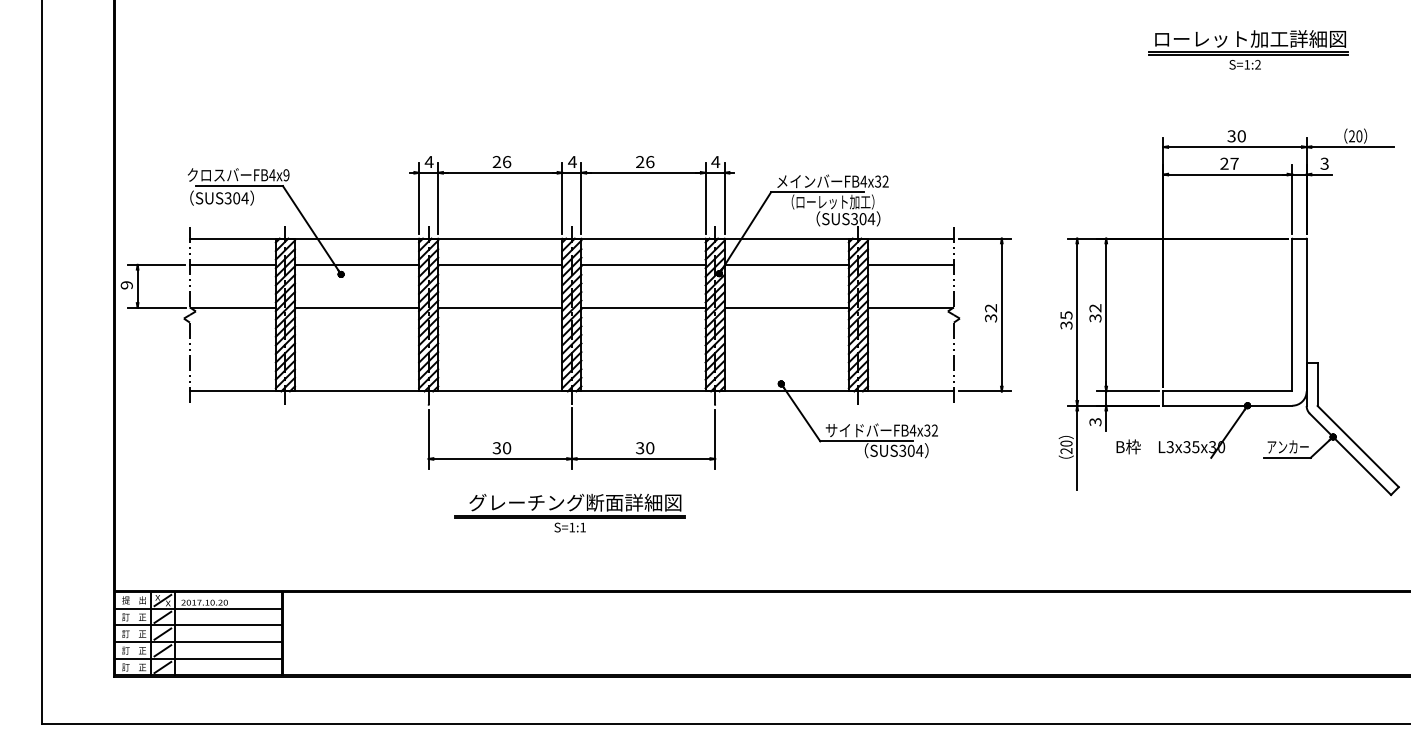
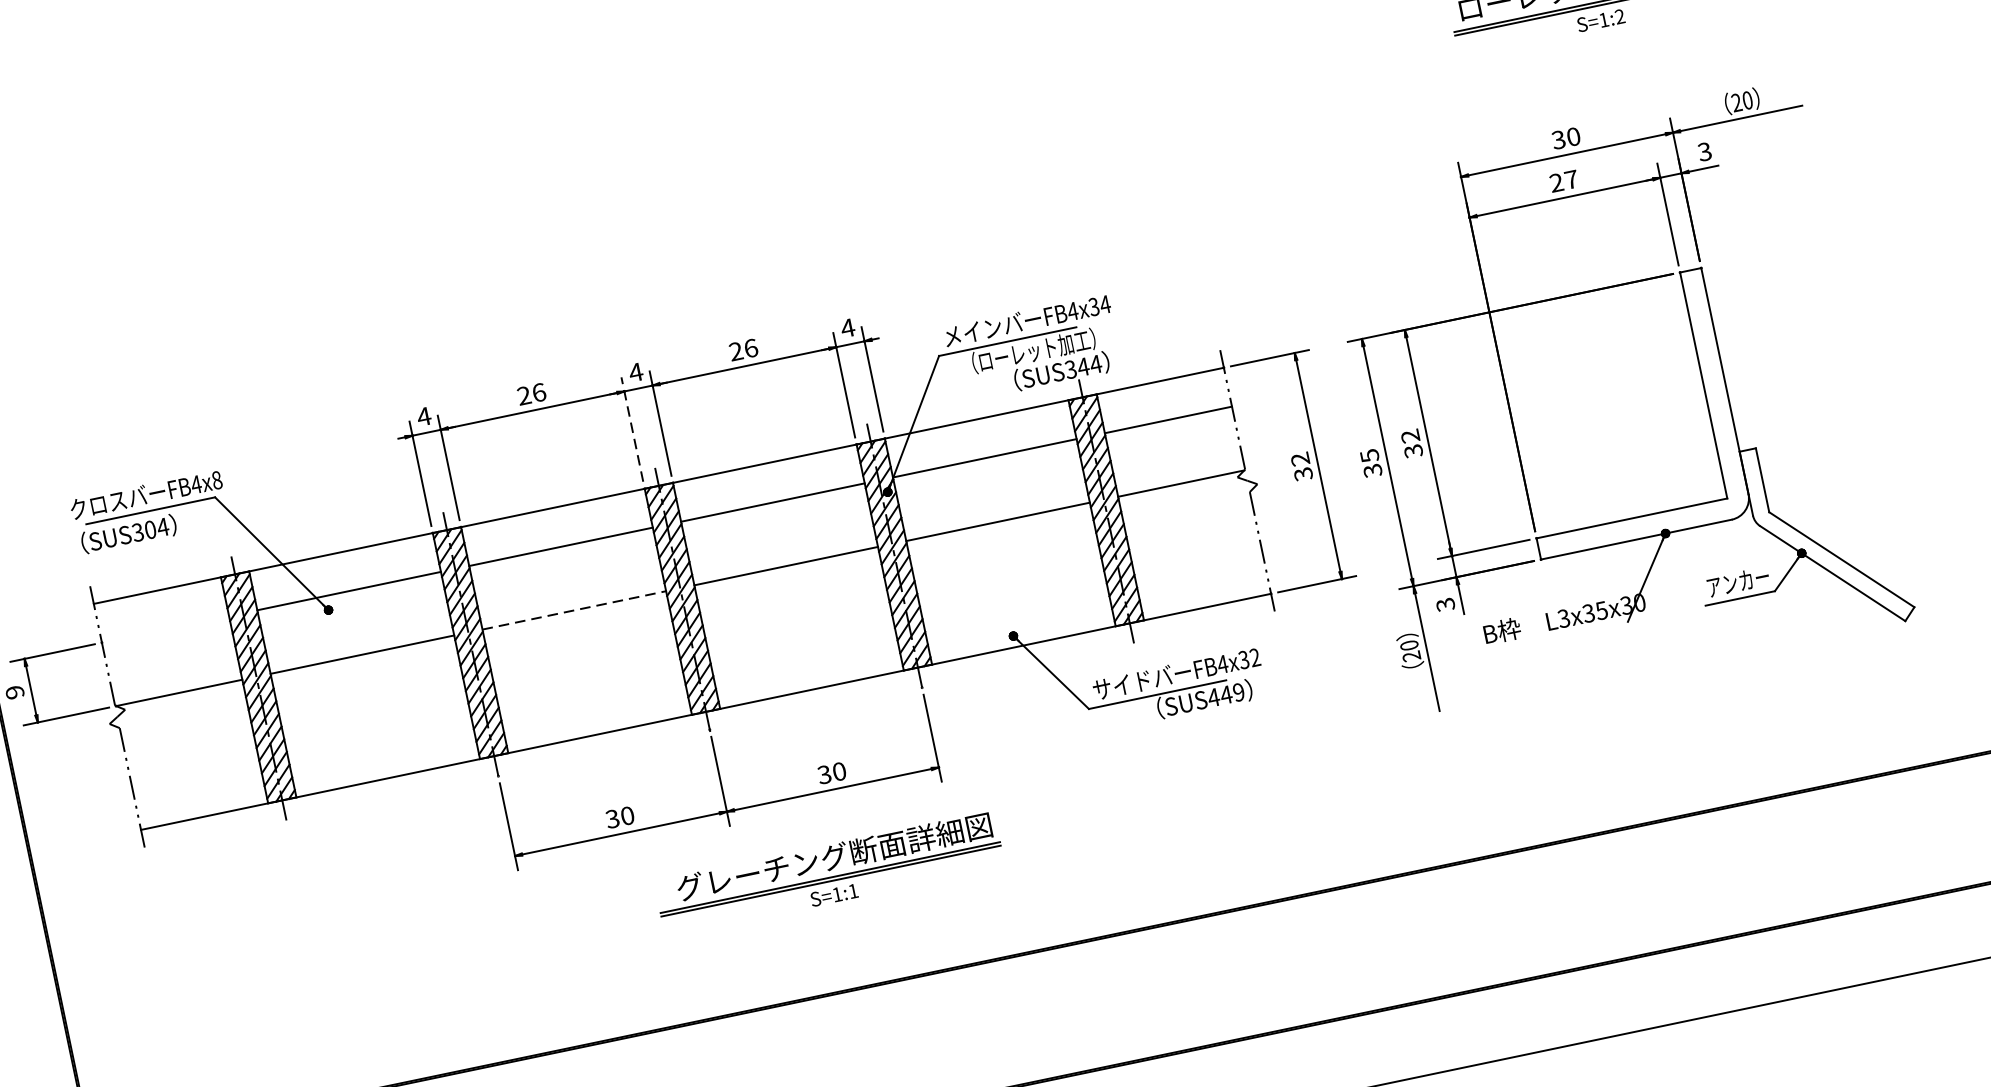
text: (286, 175) -> (217, 480), FB4x9 -> FB4x8
text: (885, 181) -> (1105, 304), FB4x32 -> FB4x34
line: (562, 198) -> (632, 429), solid -> dashed
text: (862, 219) -> (1082, 367), SUS304 -> SUS344
line: (232, 264) -> (164, 629), removed
line: (500, 307) -> (574, 609), solid -> dashed
part: (1291, 312) -> (1701, 382), moved
text: (911, 450) -> (1226, 694), SUS304 -> SUS449
part: (569, 512) -> (828, 873), moved

